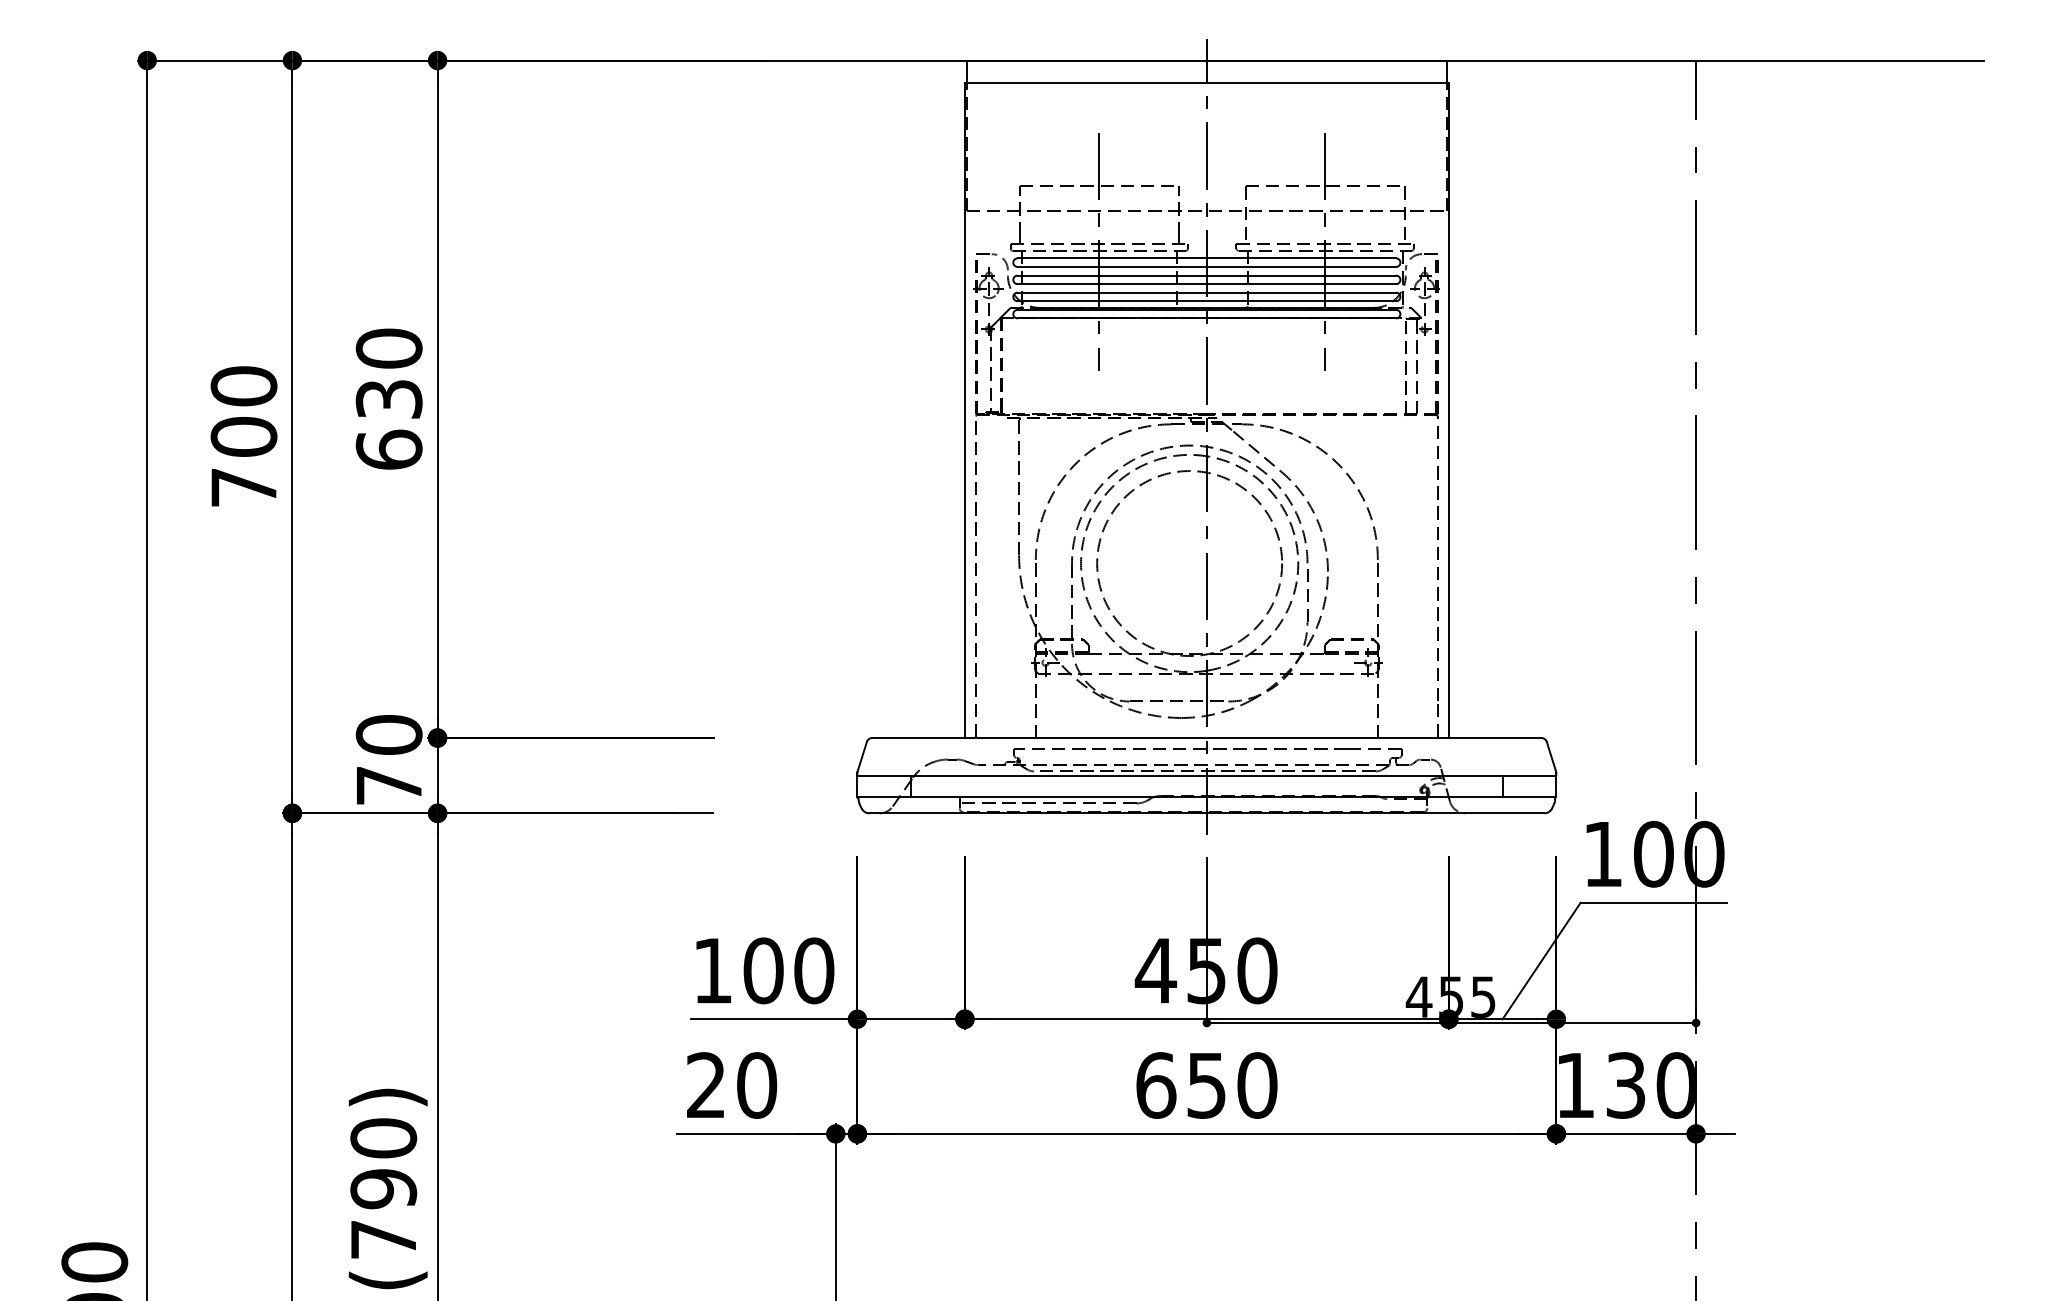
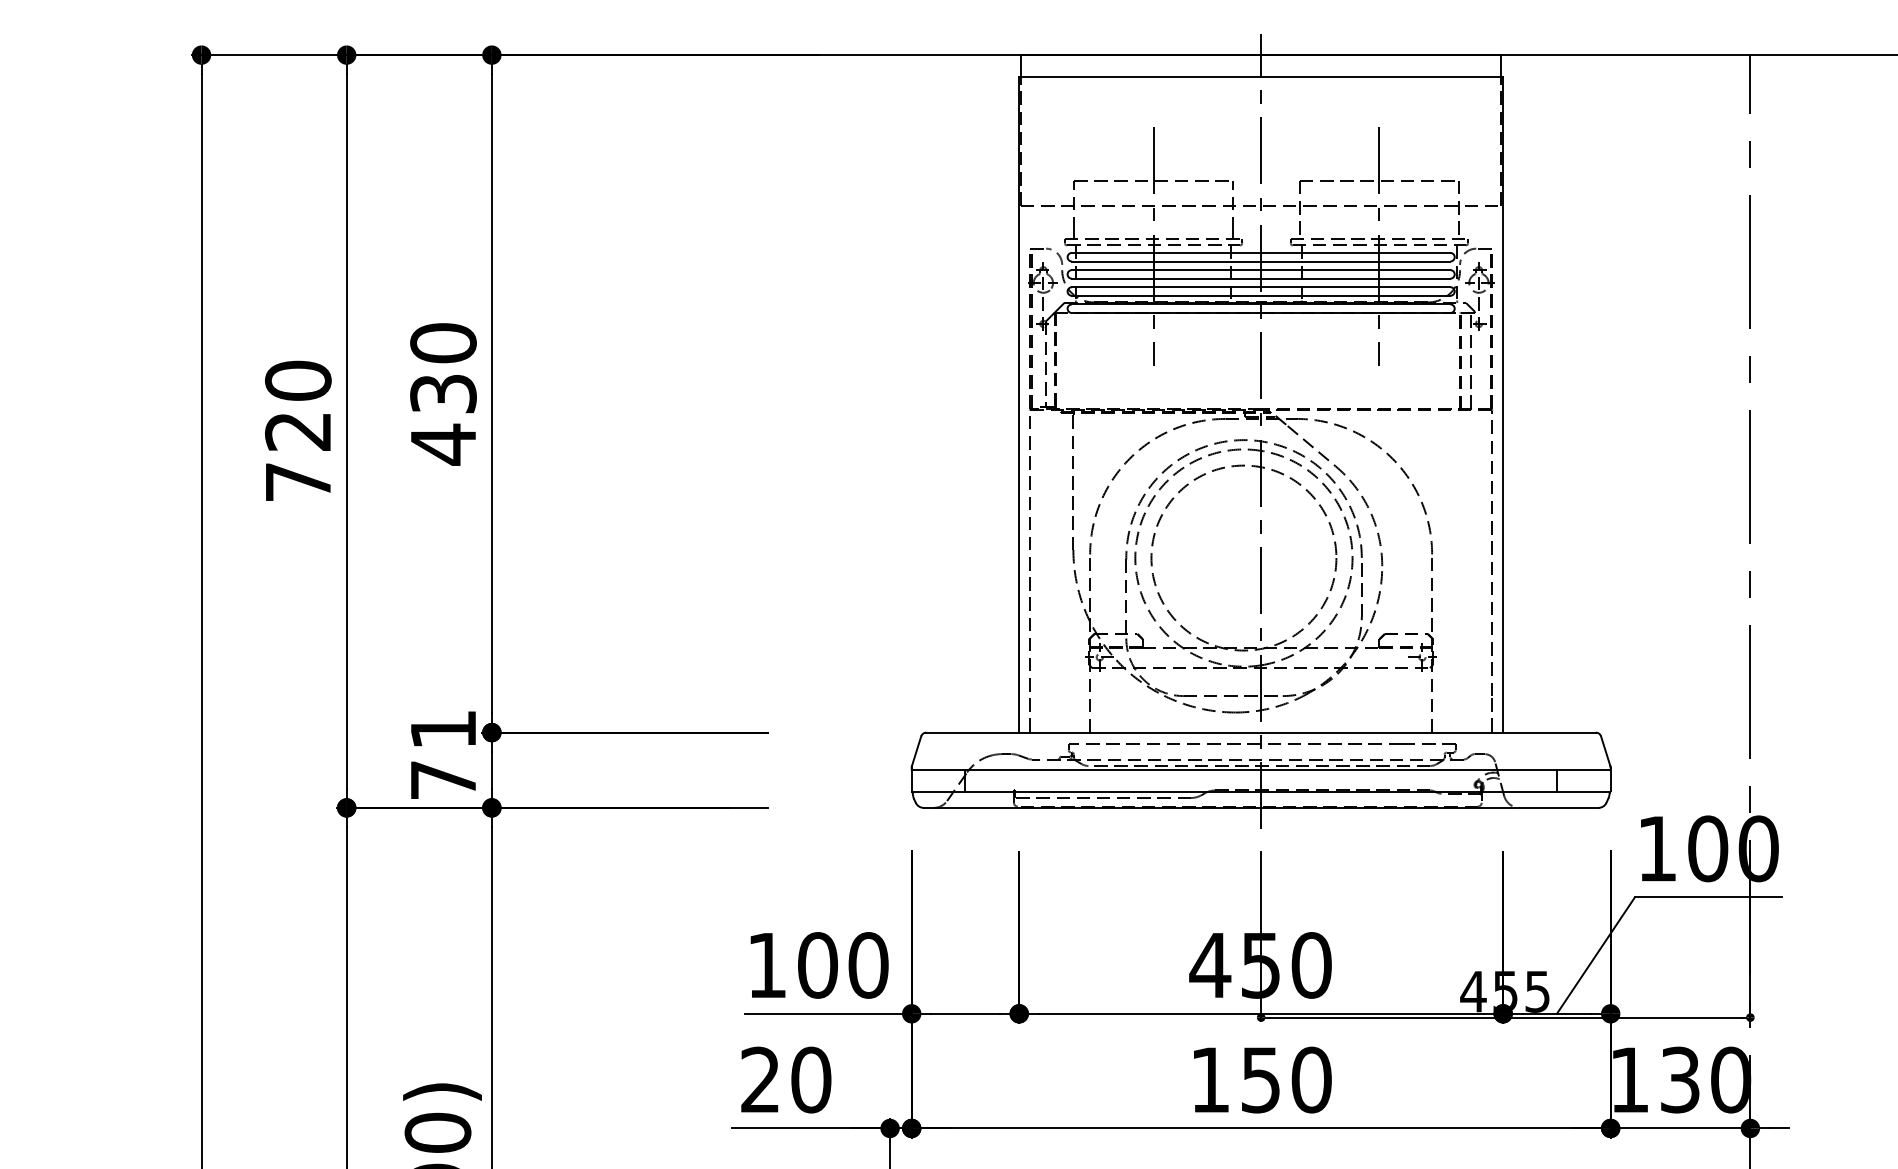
text: (243, 436) -> (297, 431), 700 -> 720
text: (388, 450) -> (442, 445), 630 -> 430
text: (388, 734) -> (442, 729), 70 -> 71
text: (1156, 1085) -> (1210, 1080), 650 -> 150

